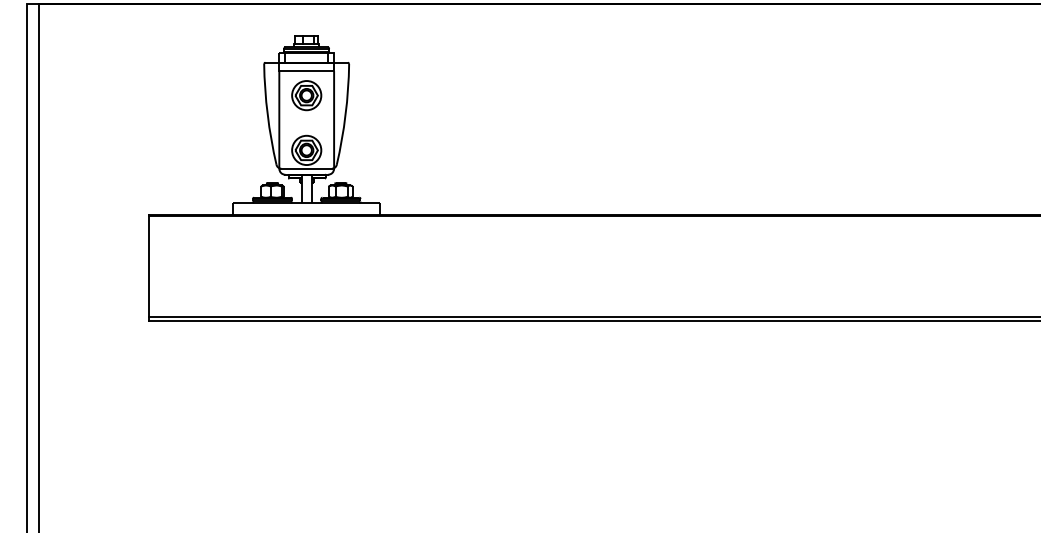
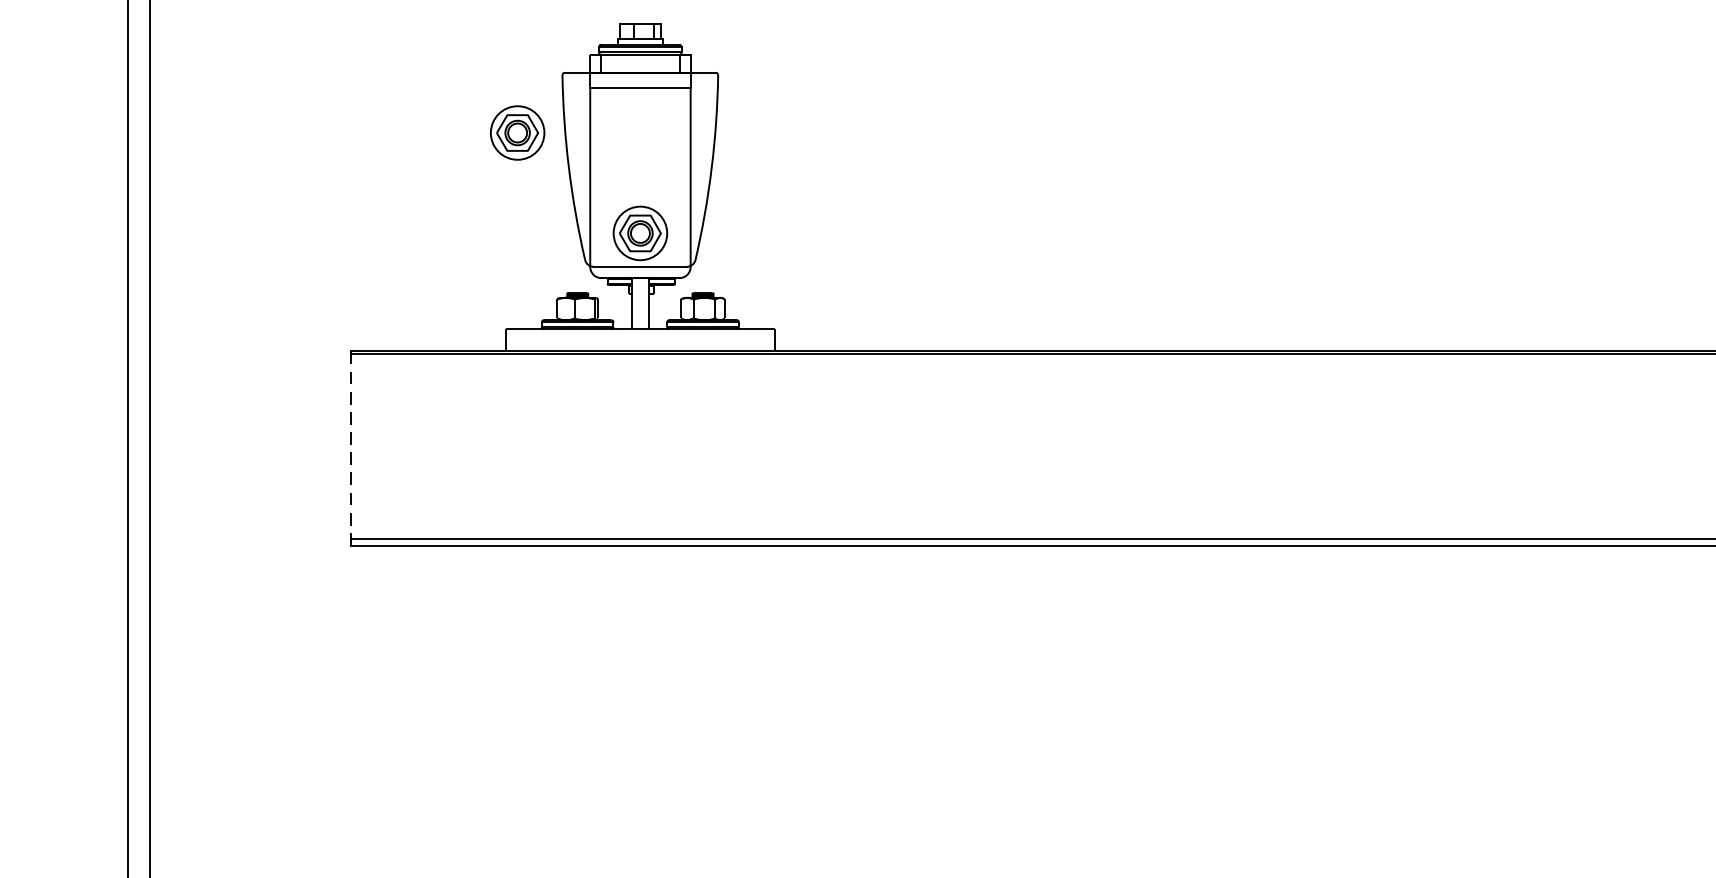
part: (306, 95) -> (517, 132), moved
line: (148, 267) -> (350, 448), solid -> dashed

